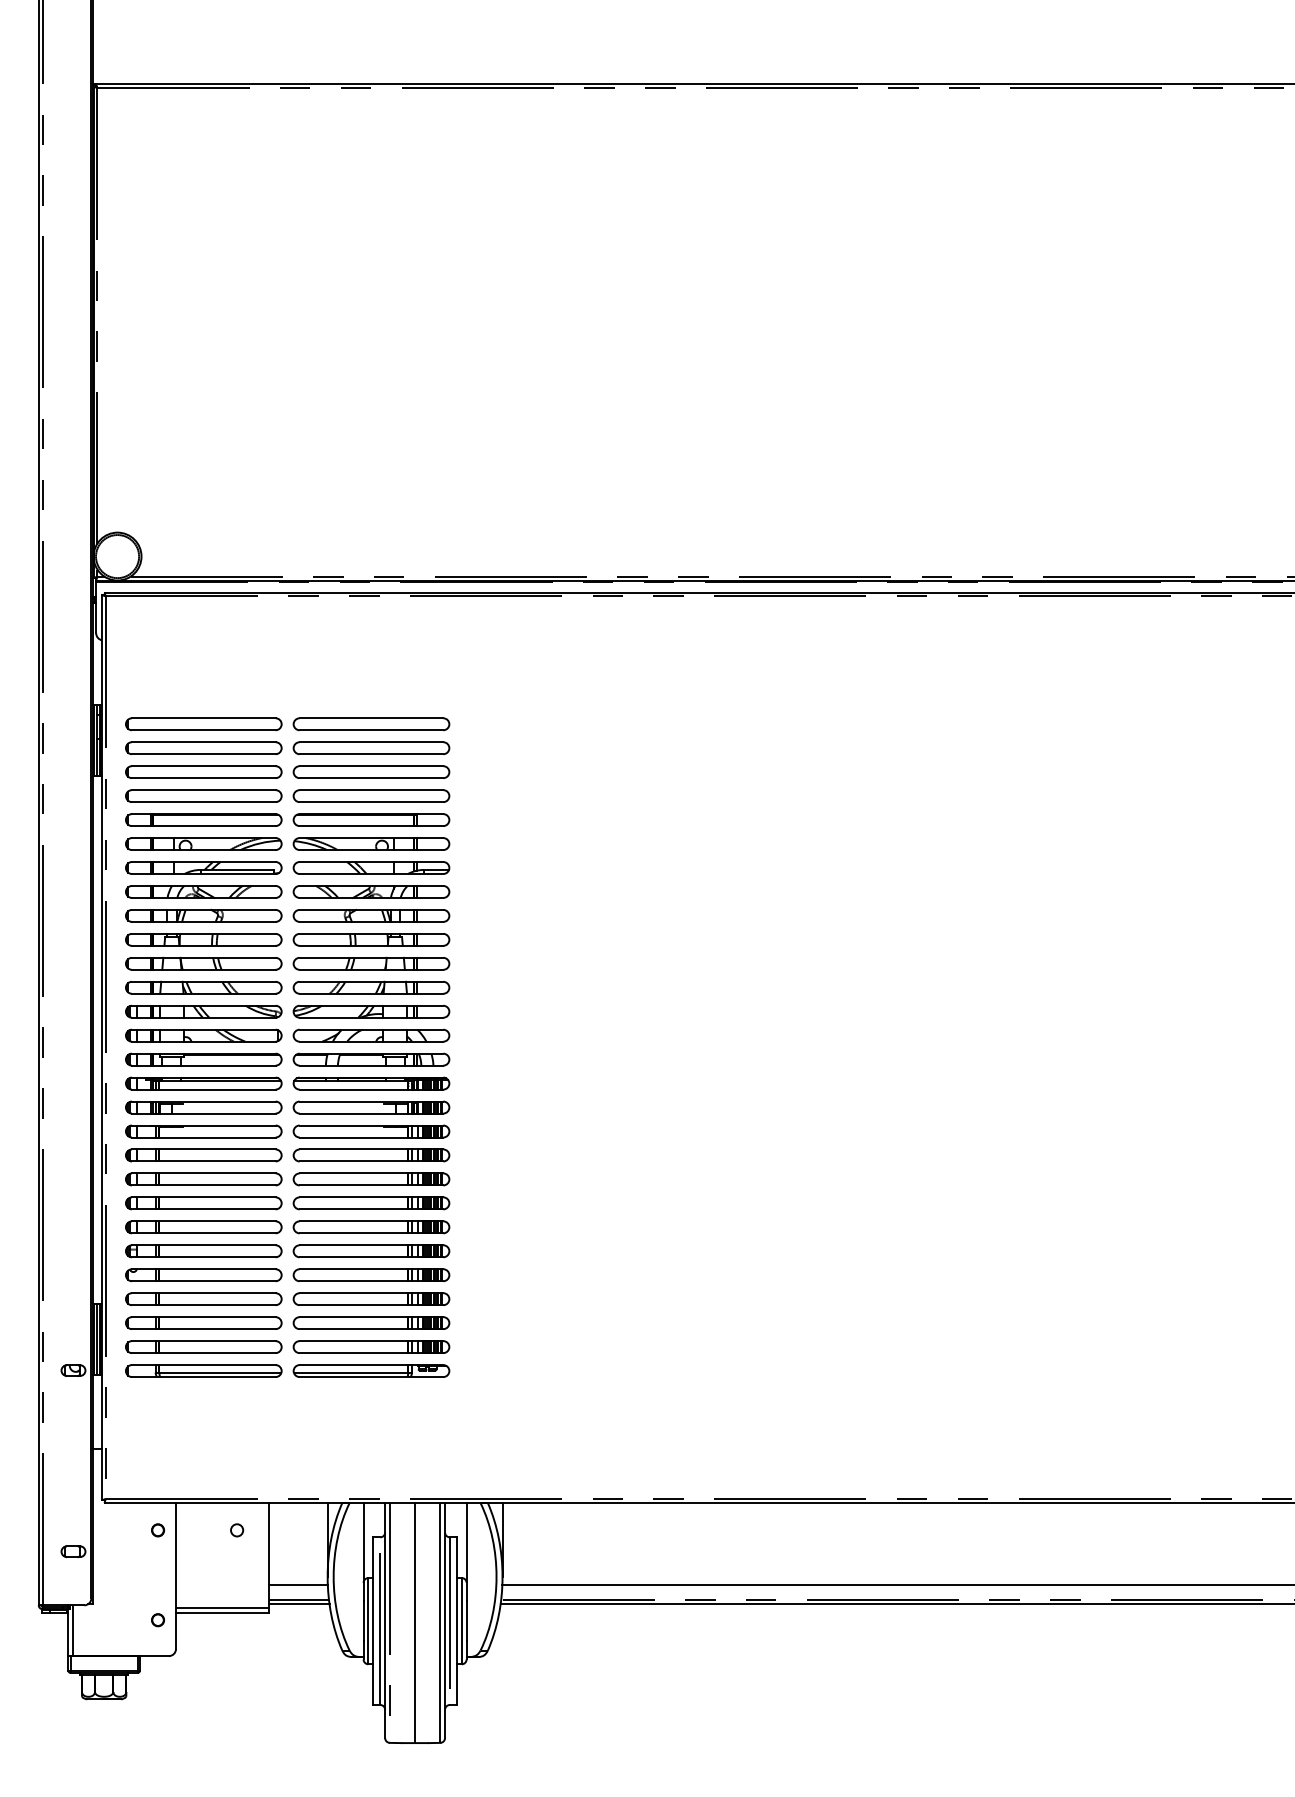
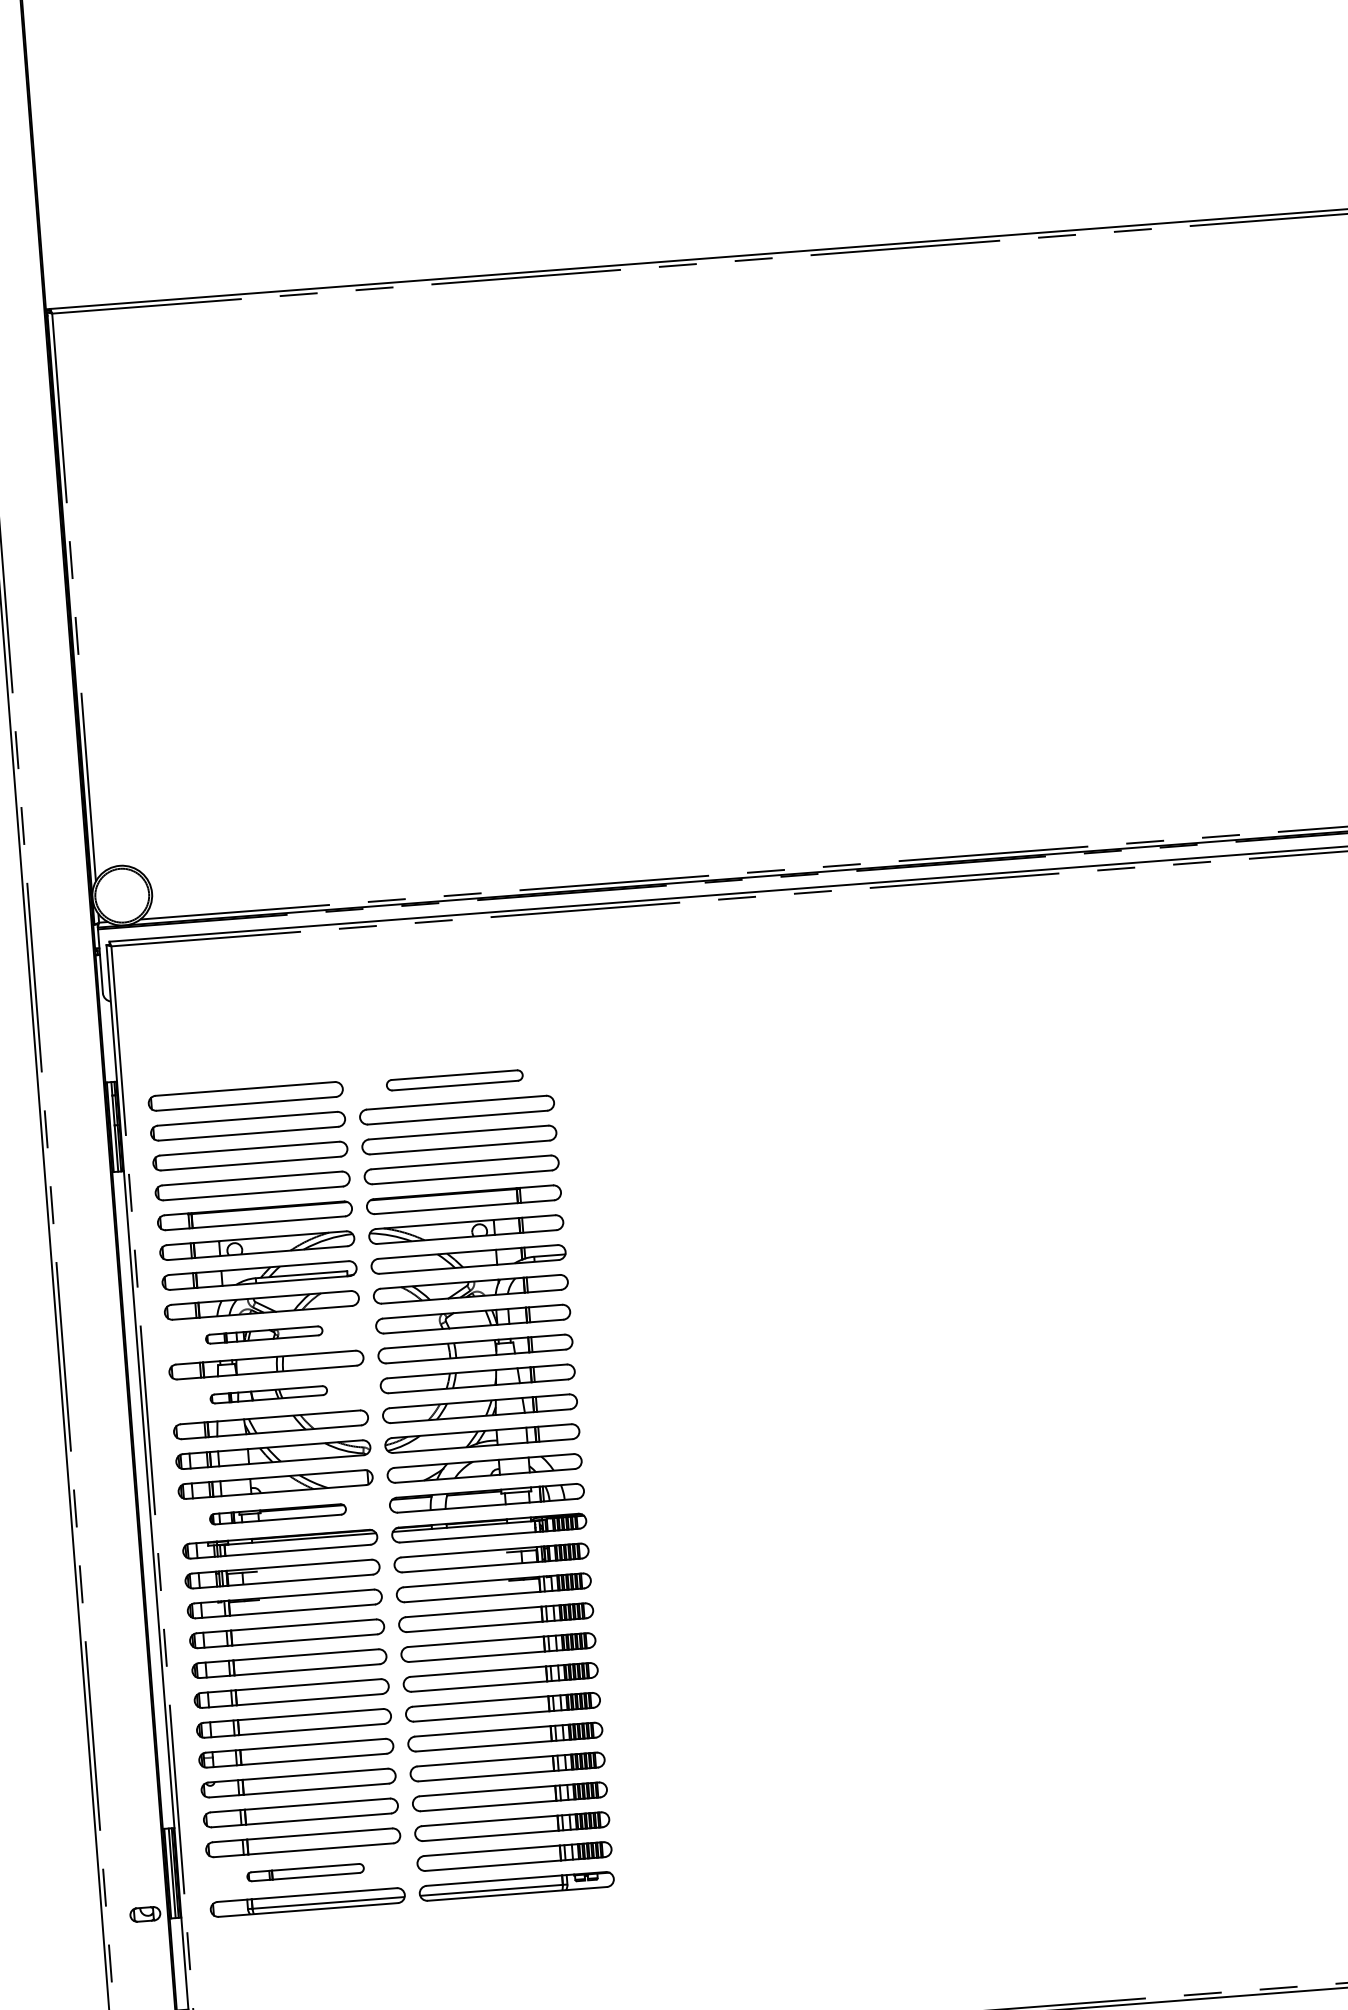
part: (371, 724) -> (454, 1080), size x0.7
part: (203, 915) -> (263, 1334), size x0.6
part: (203, 963) -> (268, 1394), size x0.6
part: (203, 1059) -> (277, 1514), size x0.7
part: (203, 1346) -> (305, 1871), size x0.6

